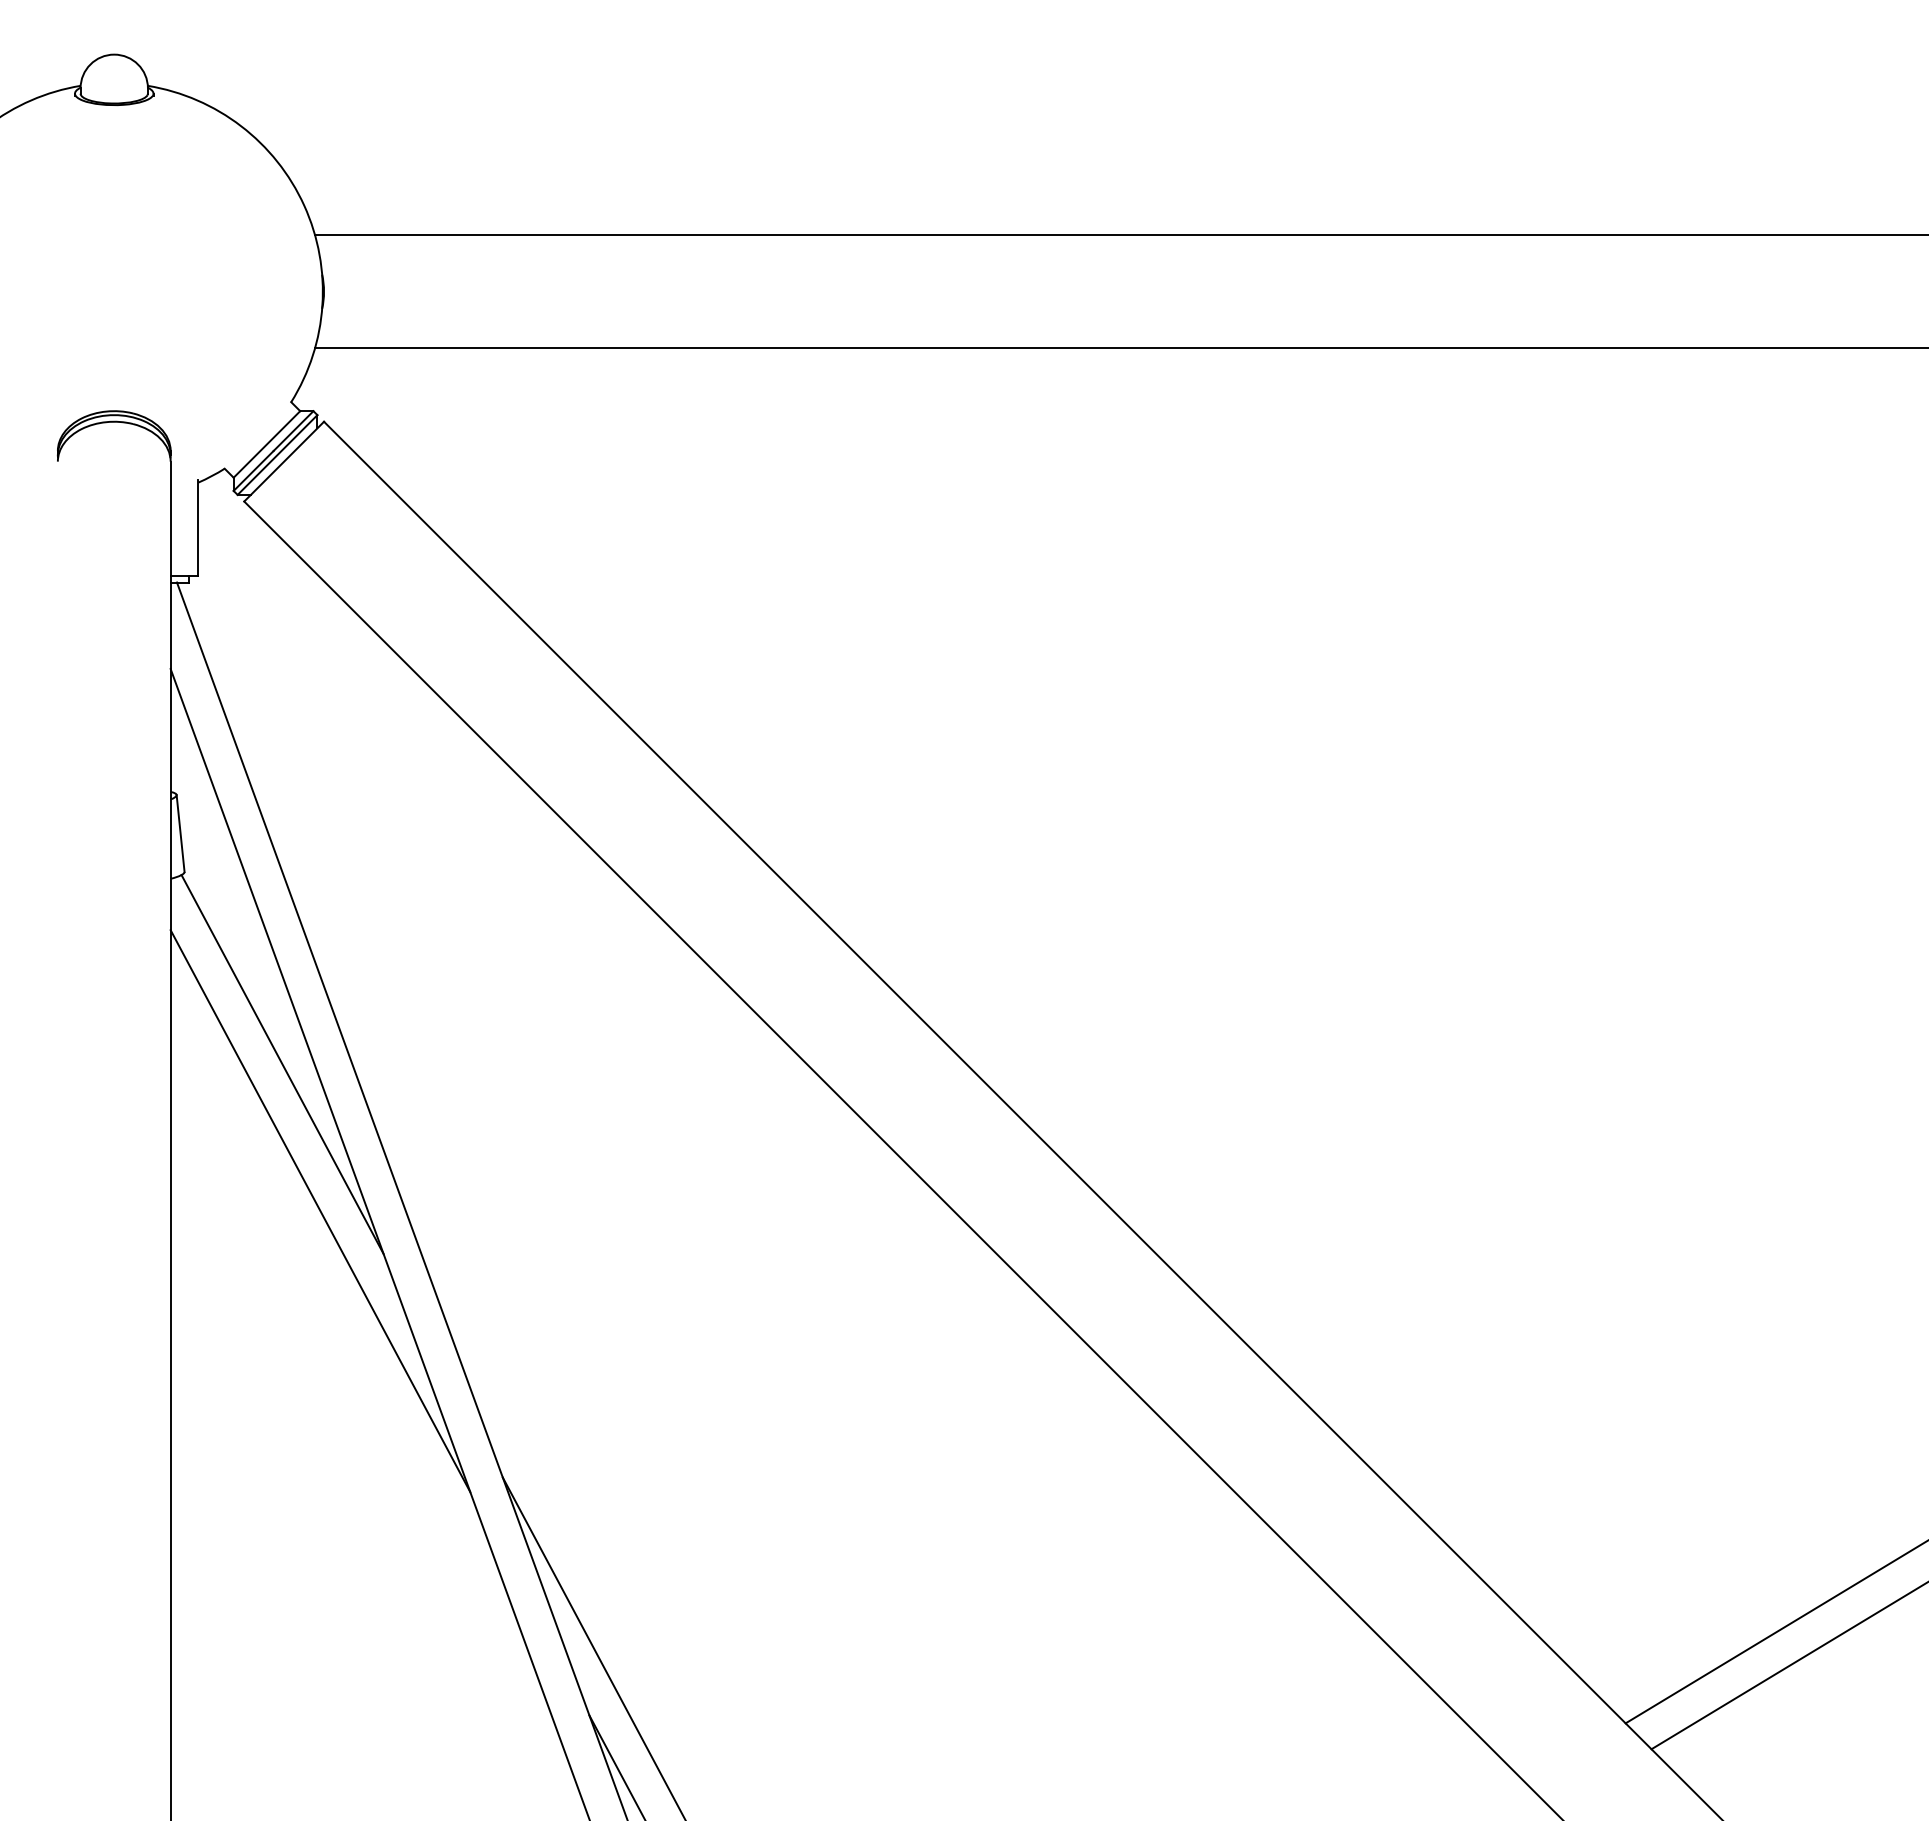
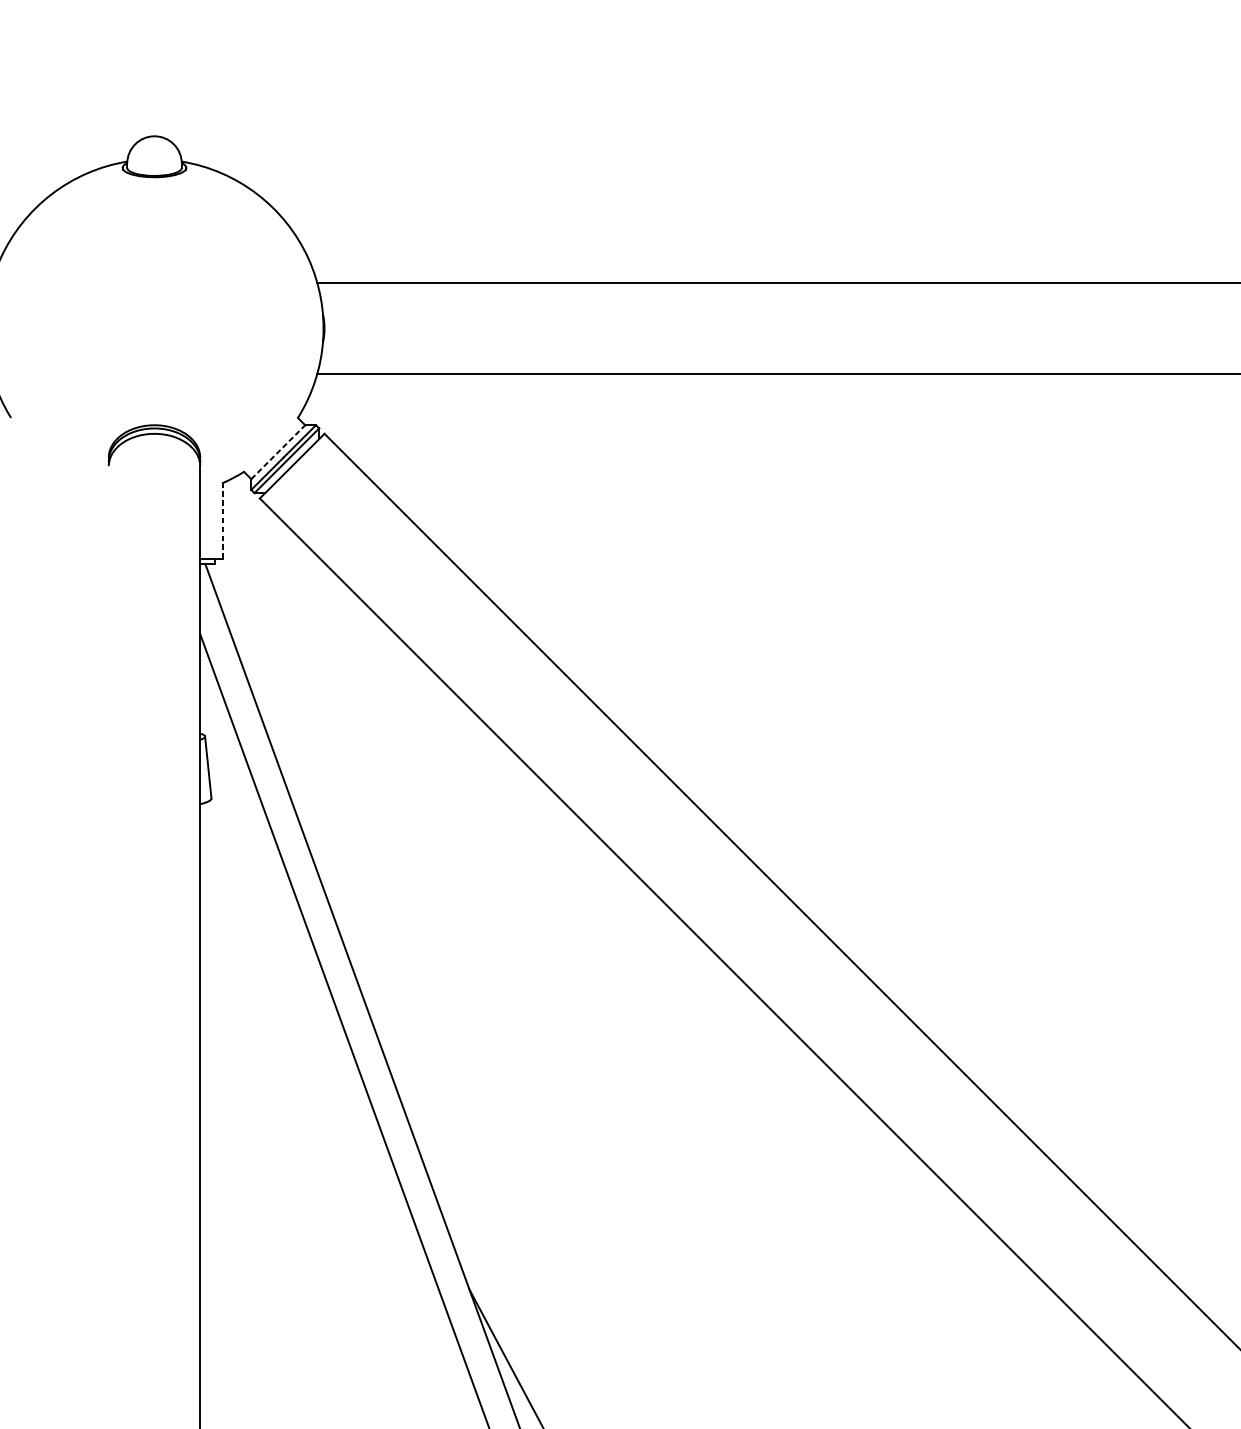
line: (267, 444) -> (278, 452), solid -> dashed
line: (198, 527) -> (222, 519), solid -> dashed
line: (282, 1064) -> (290, 954), removed
line: (320, 1211) -> (321, 1073), removed

